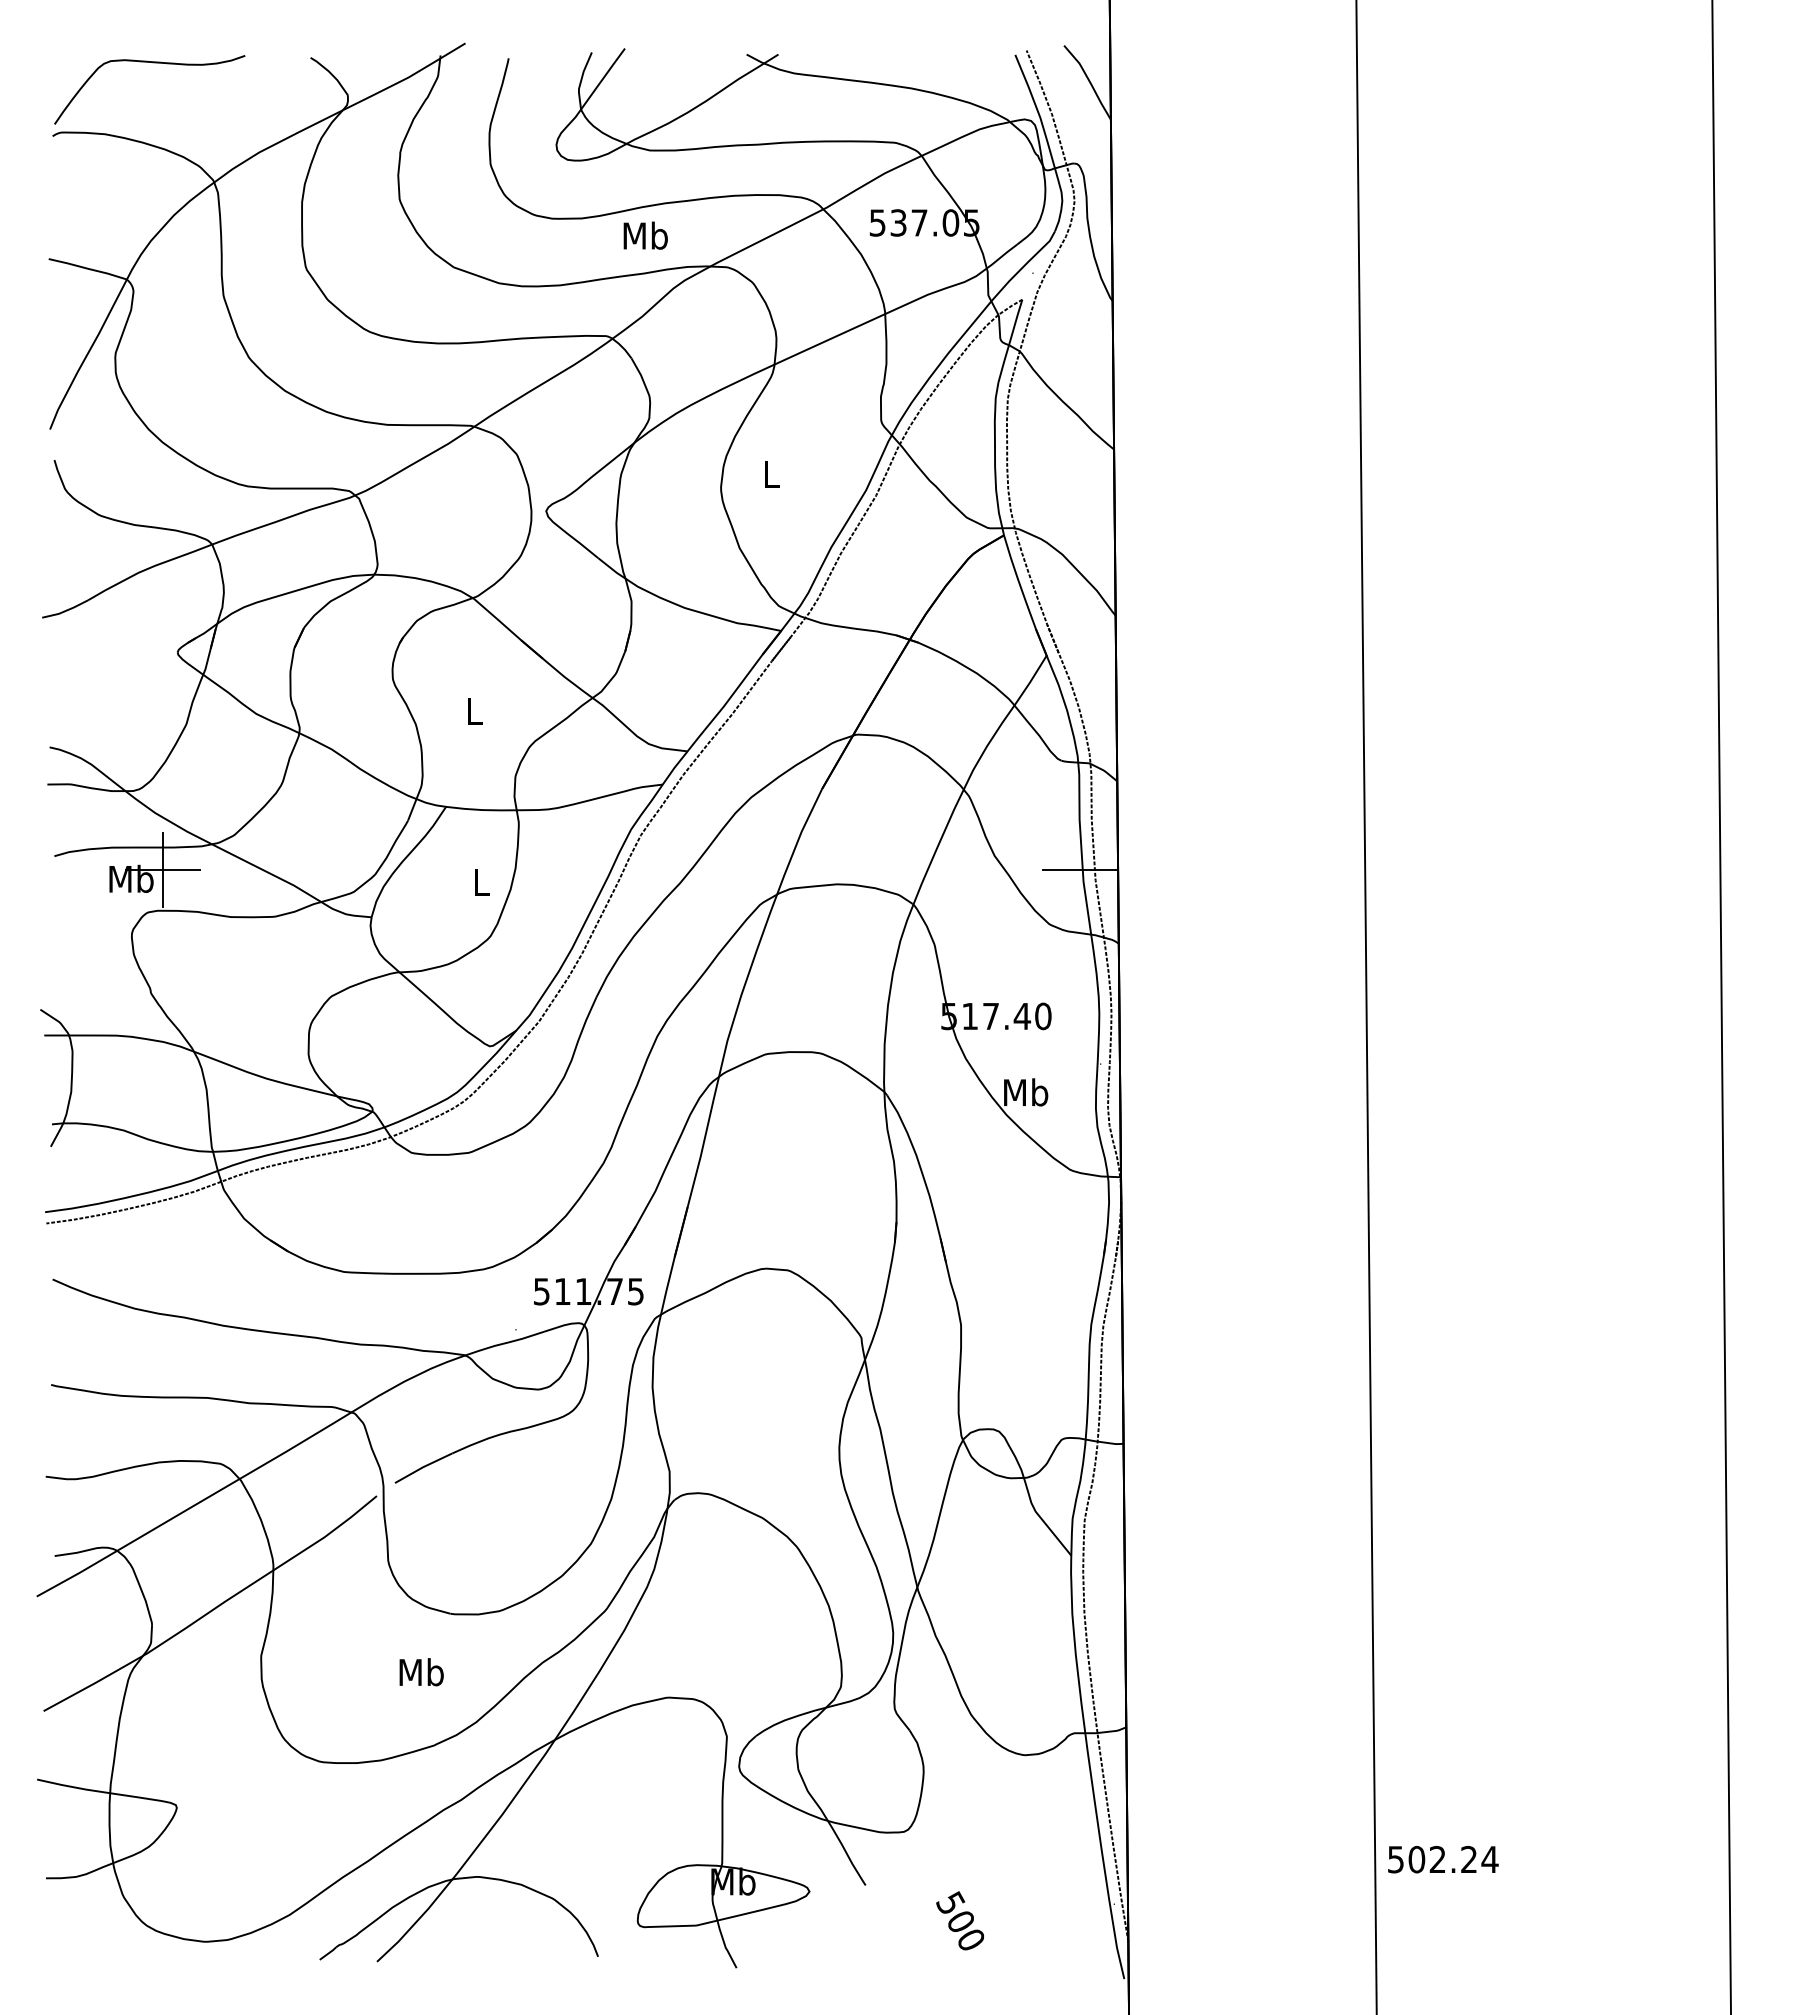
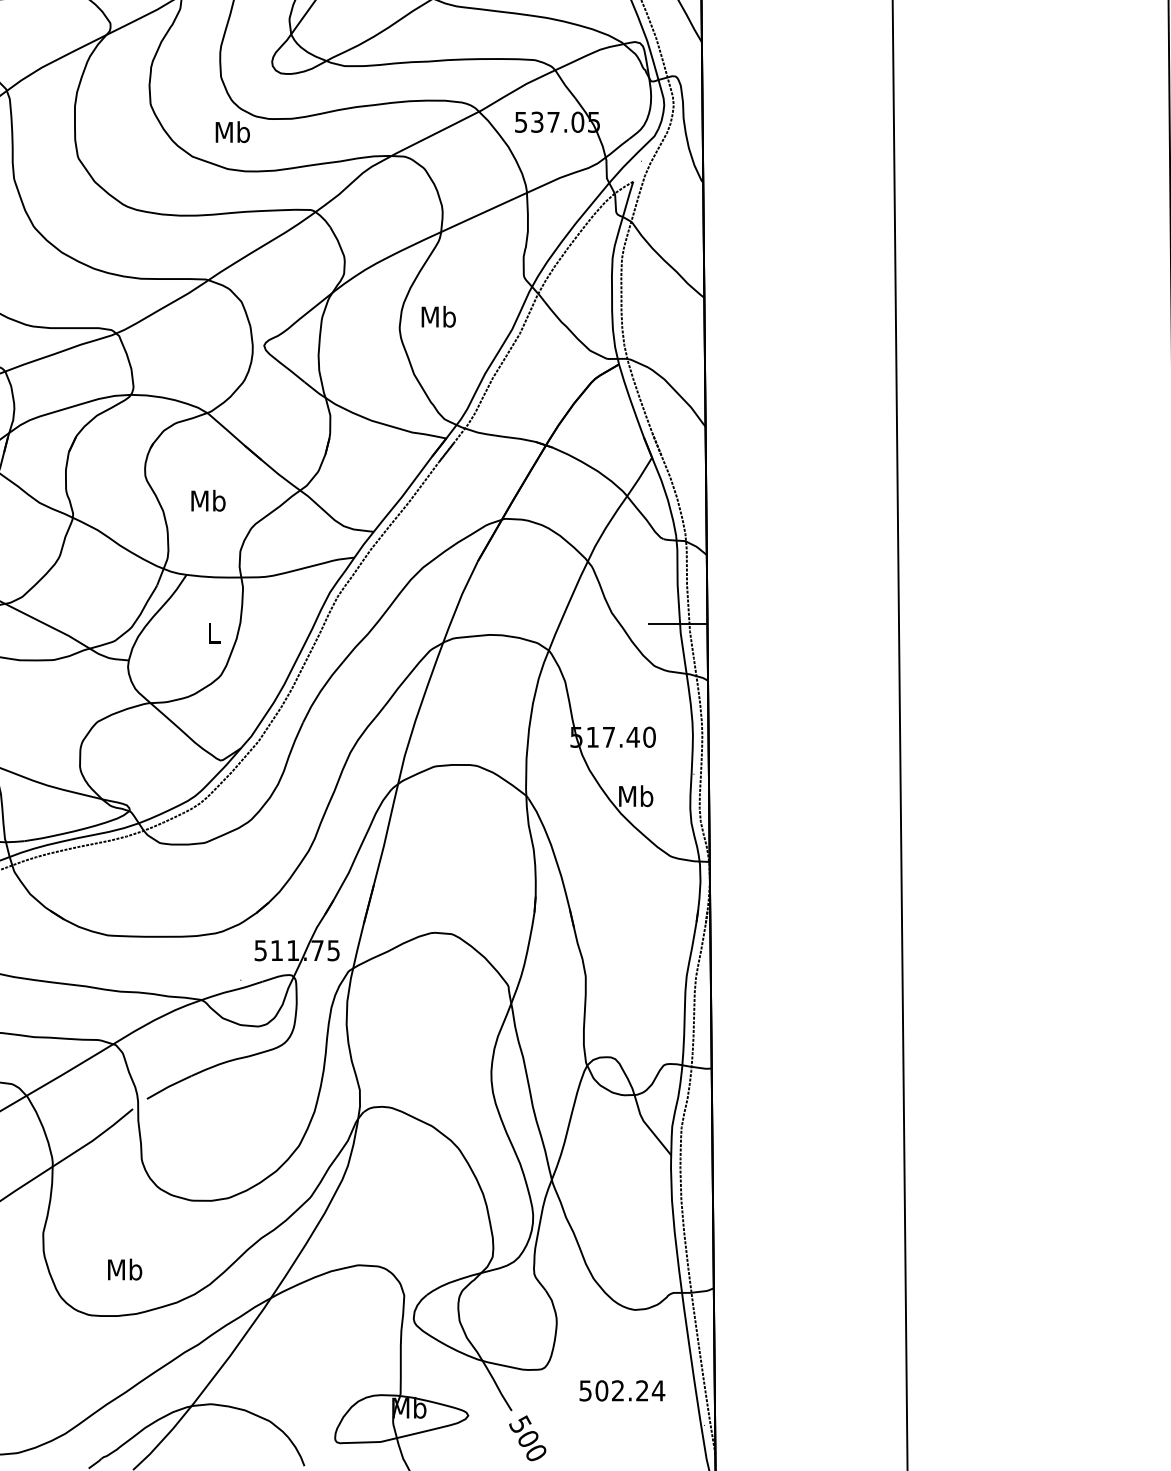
text: (645, 235) -> (232, 131), moved
text: (771, 473) -> (438, 316), L -> Mb
text: (474, 711) -> (208, 500), L -> Mb
text: (421, 1672) -> (124, 1269), moved
text: (1443, 1859) -> (622, 1390), moved
text: (959, 1920) -> (527, 1438), moved

